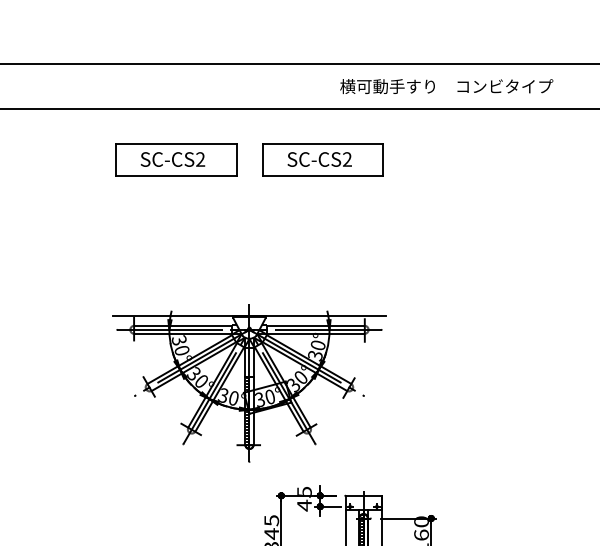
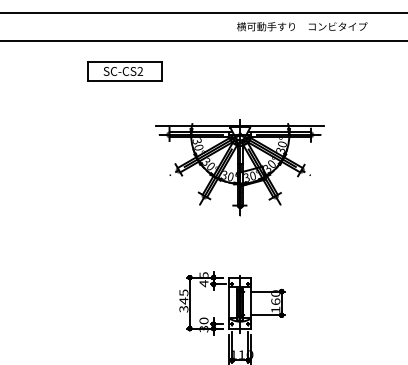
text: (447, 86) -> (302, 26), moved
part: (321, 159) -> (214, 71), removed
part: (248, 383) -> (239, 167), moved

